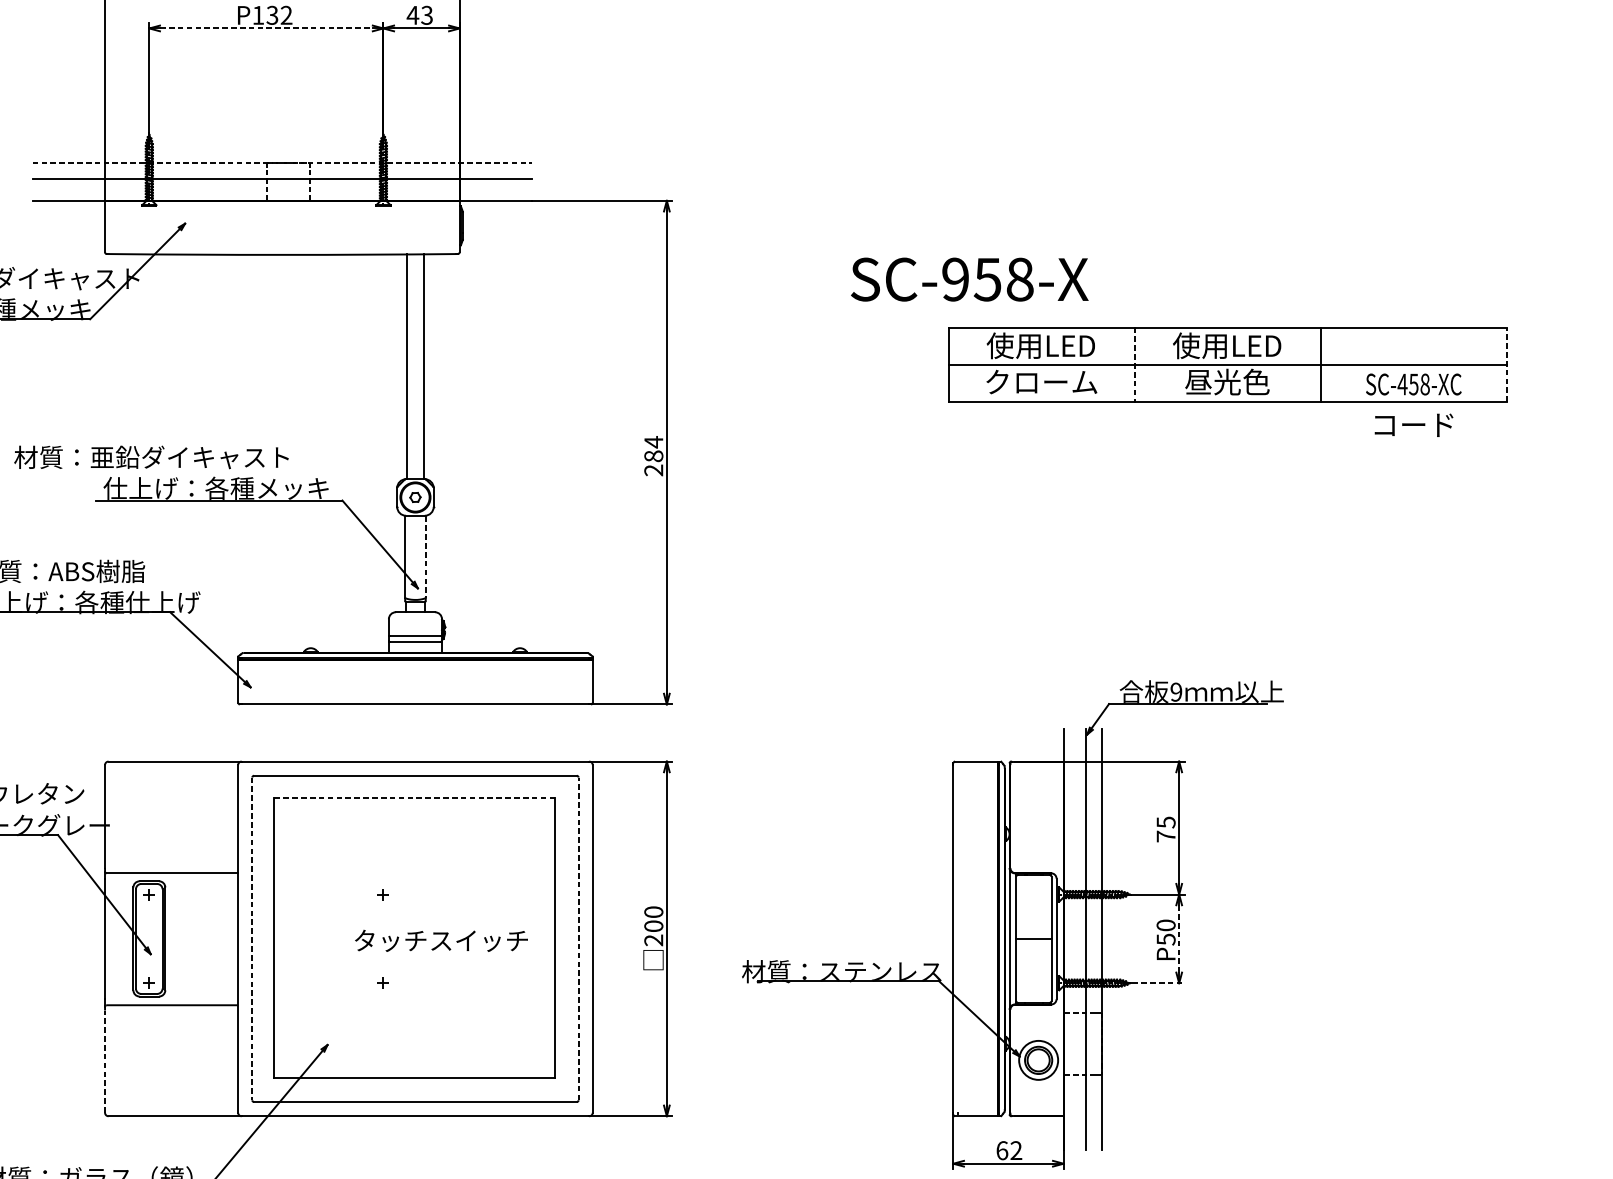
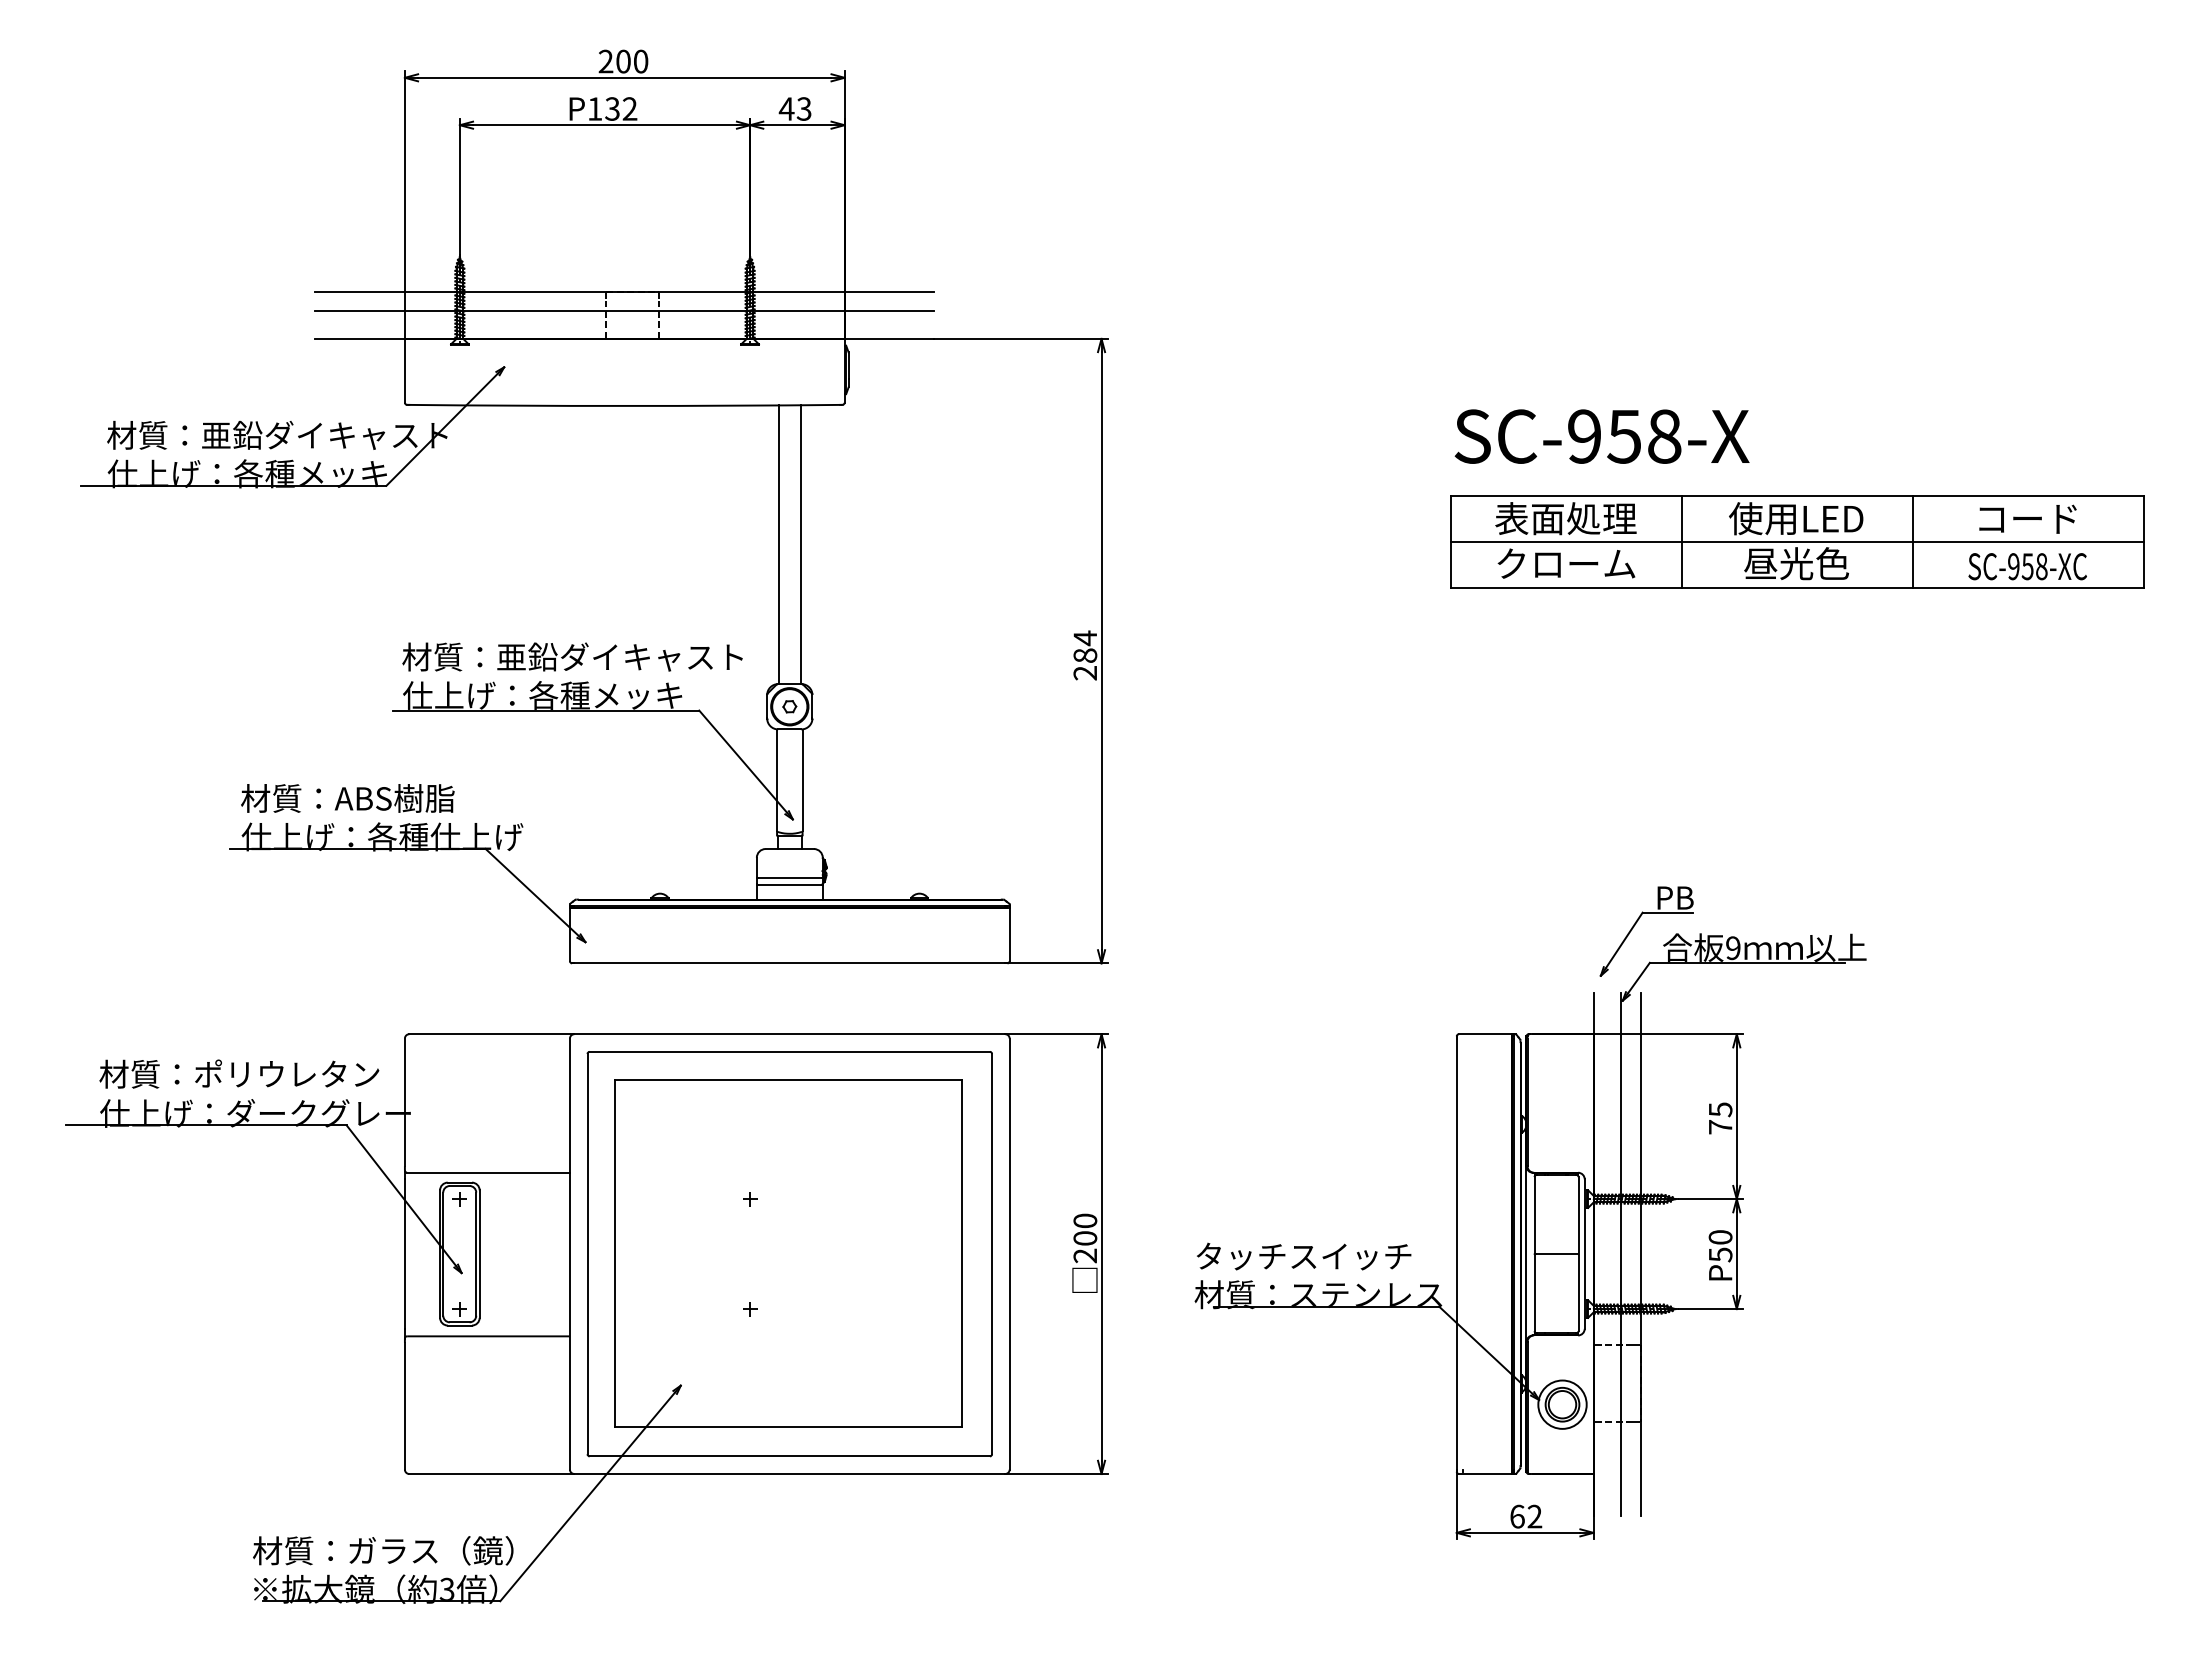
line: (266, 28) -> (605, 125), dashed -> solid
line: (282, 162) -> (624, 291), dashed -> solid
text: (969, 279) -> (1601, 436), moved
text: (1041, 345) -> (1565, 518), 使用LED -> 表面処理
line: (1507, 364) -> (2143, 541), dashed -> solid
line: (1134, 365) -> (1681, 542), dashed -> solid
text: (1402, 384) -> (2013, 566), SC-458-XC -> SC-958-XC
text: (1413, 424) -> (2027, 518), moved
text: (151, 456) -> (572, 656), moved
line: (425, 557) -> (802, 781), dashed -> solid
part: (1097, 673) -> (1635, 925), added
line: (414, 798) -> (788, 1079), dashed -> solid
line: (578, 938) -> (992, 1253), dashed -> solid
line: (252, 939) -> (587, 1254), dashed -> solid
line: (1178, 939) -> (1736, 1254), dashed -> solid
text: (441, 940) -> (1304, 1256), moved
line: (1158, 983) -> (1711, 1309), dashed -> solid
line: (104, 1061) -> (404, 1405), dashed -> solid

